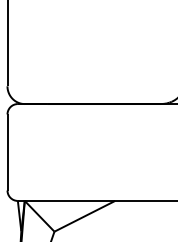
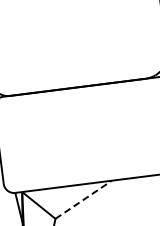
line: (85, 216) -> (84, 199), solid -> dashed

